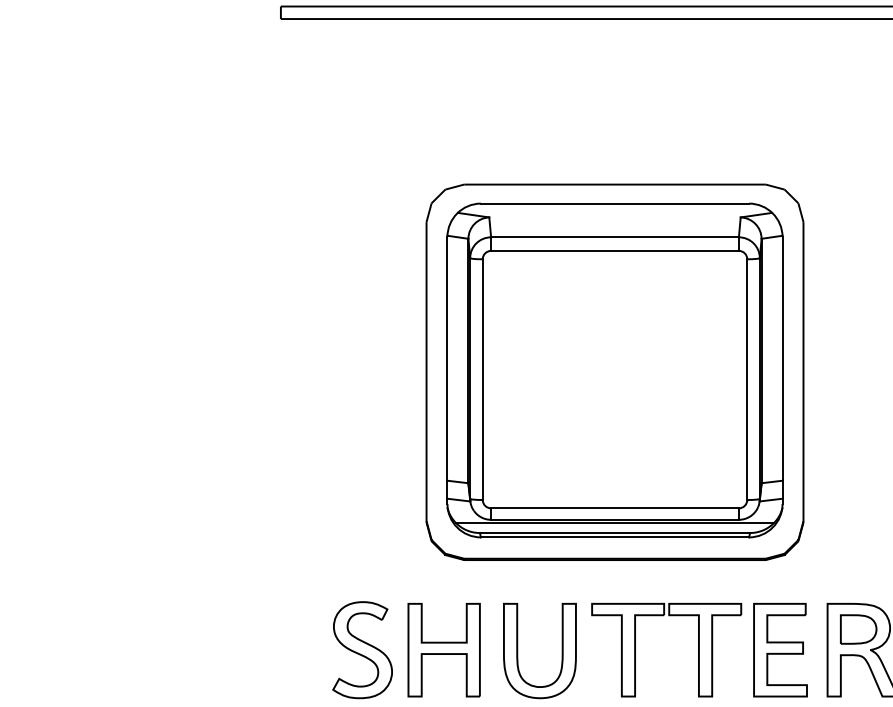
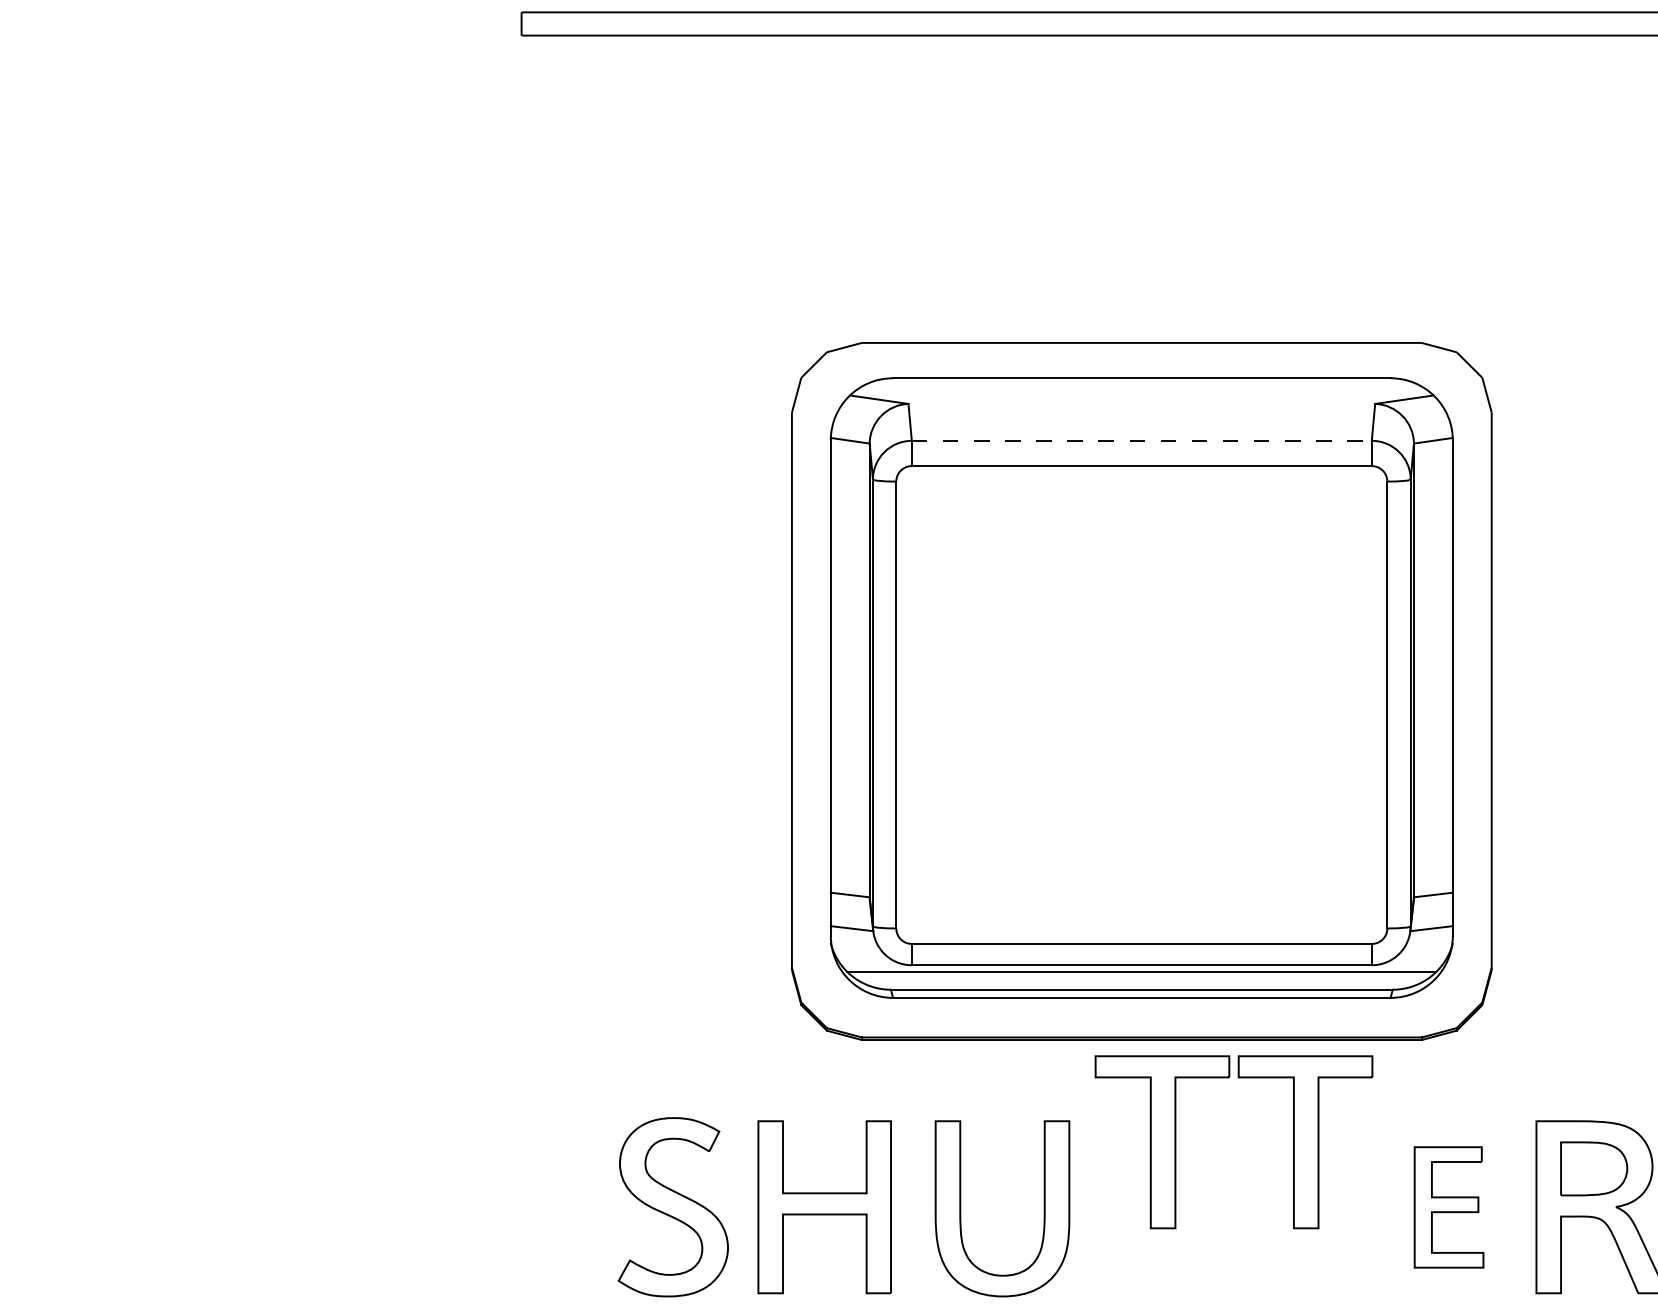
line: (615, 237) -> (1142, 441), solid -> dashed
part: (635, 650) -> (1176, 1142), moved
part: (780, 650) -> (1449, 1207), size x0.7

